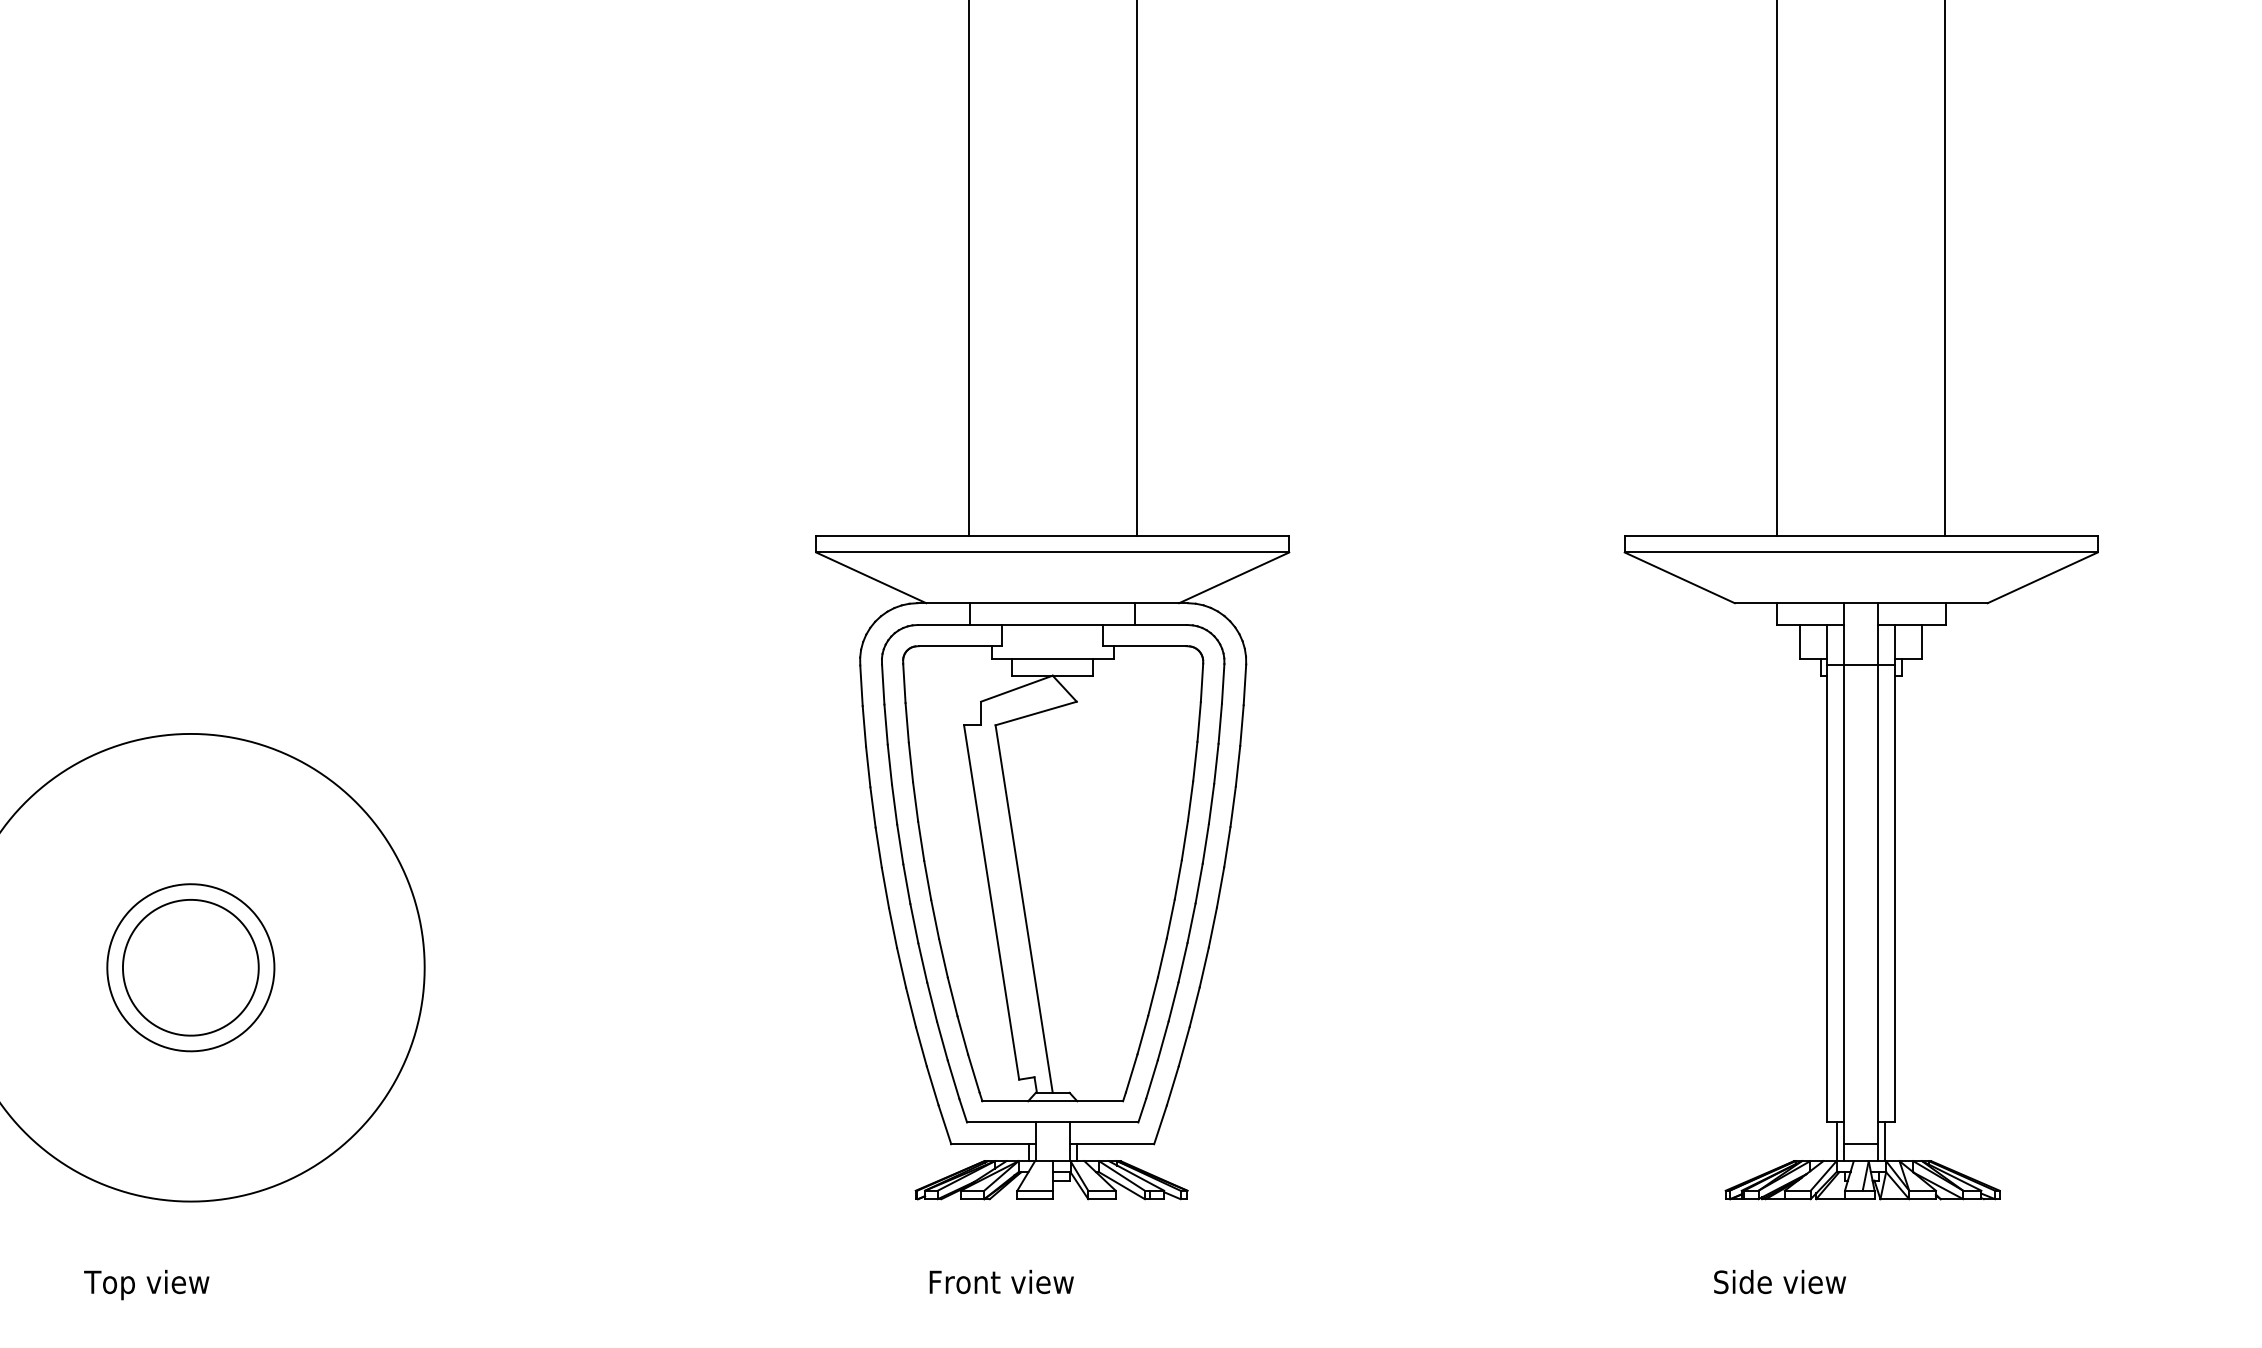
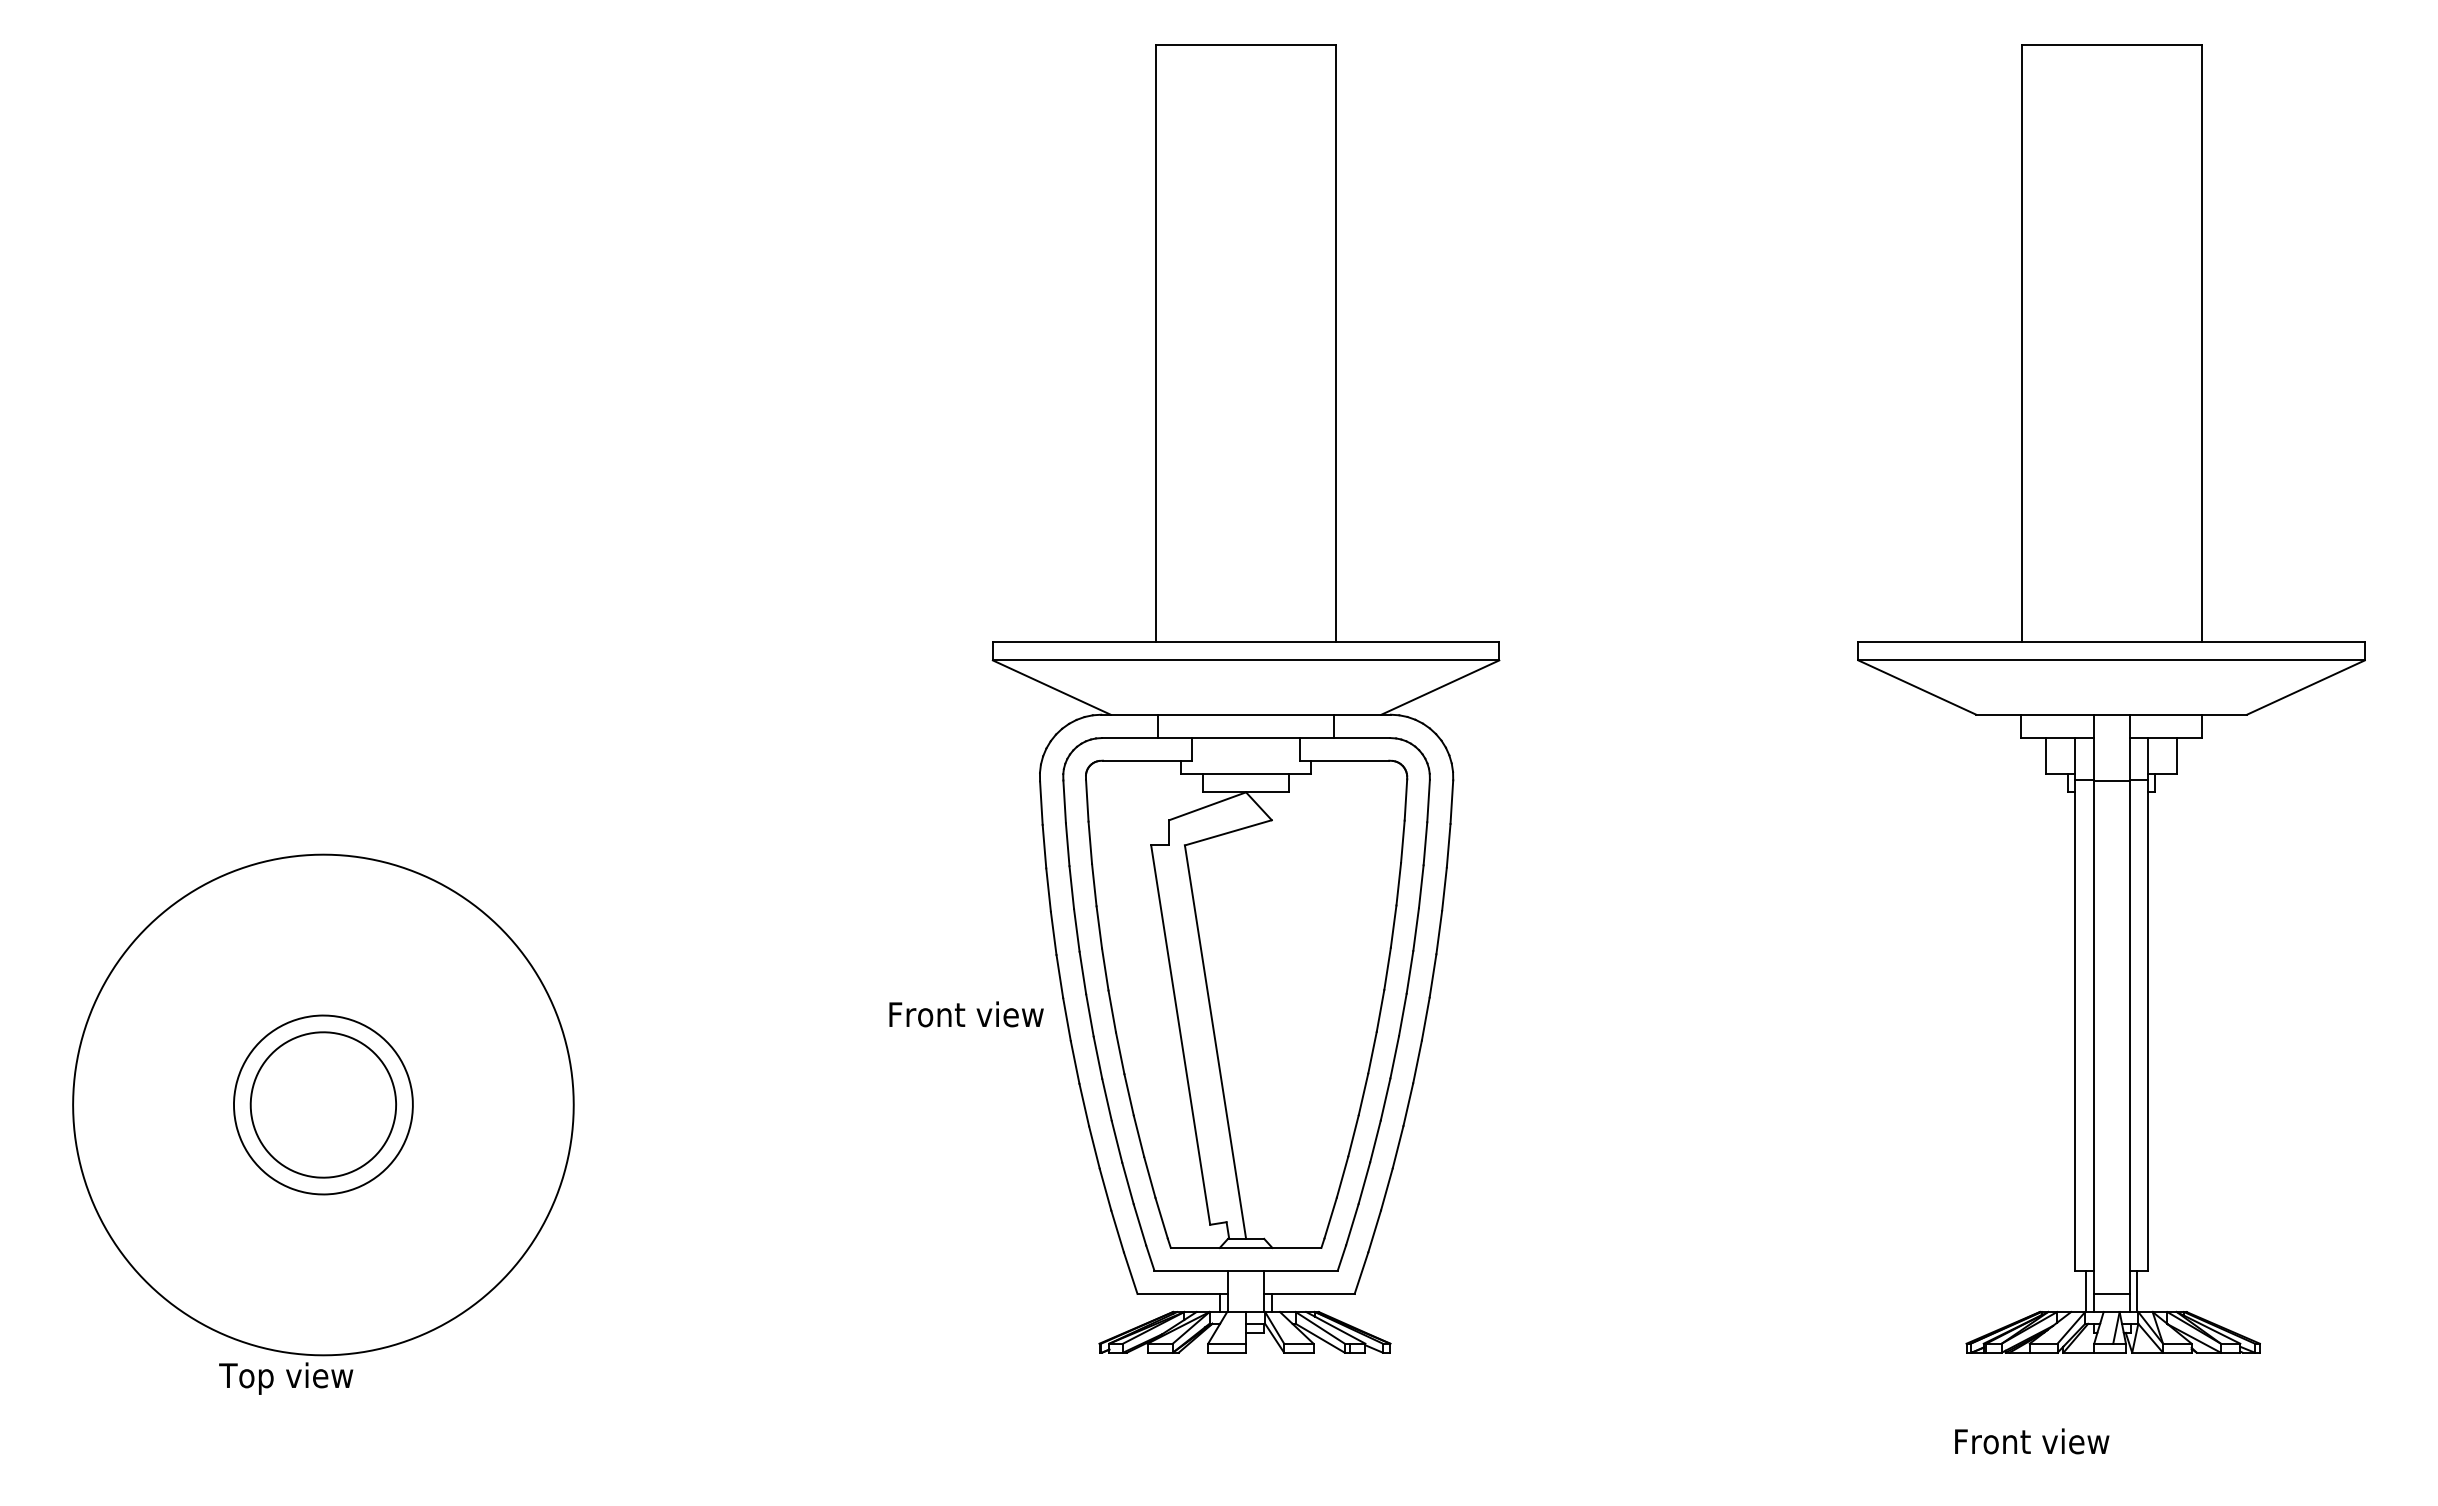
text: (1001, 1282) -> (966, 1014), moved
text: (1786, 1282) -> (2031, 1441), Side view -> Front view
text: (147, 1284) -> (286, 1378), moved

